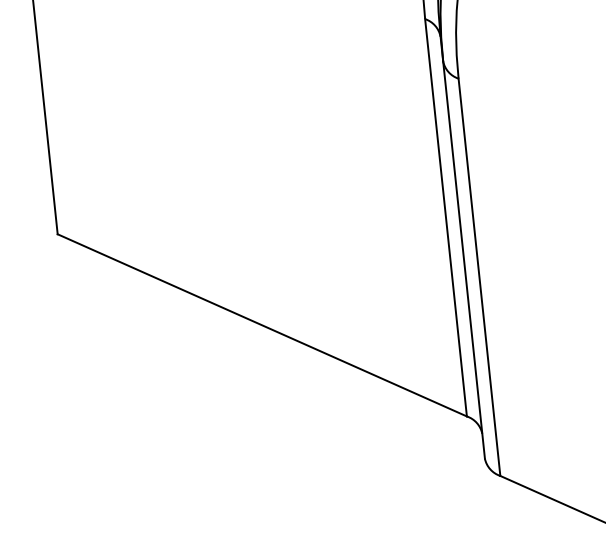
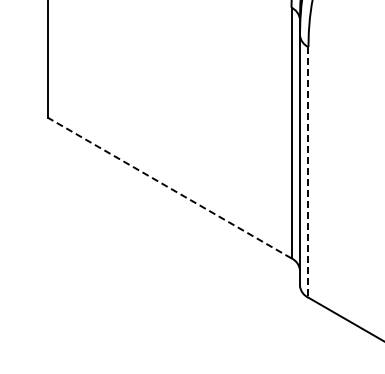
line: (479, 277) -> (308, 172), solid -> dashed
line: (261, 326) -> (169, 188), solid -> dashed

